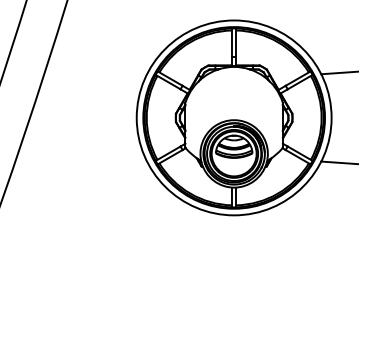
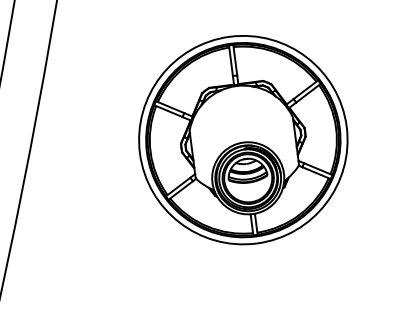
line: (339, 72) -> (348, 77), removed
line: (339, 162) -> (361, 173), removed

